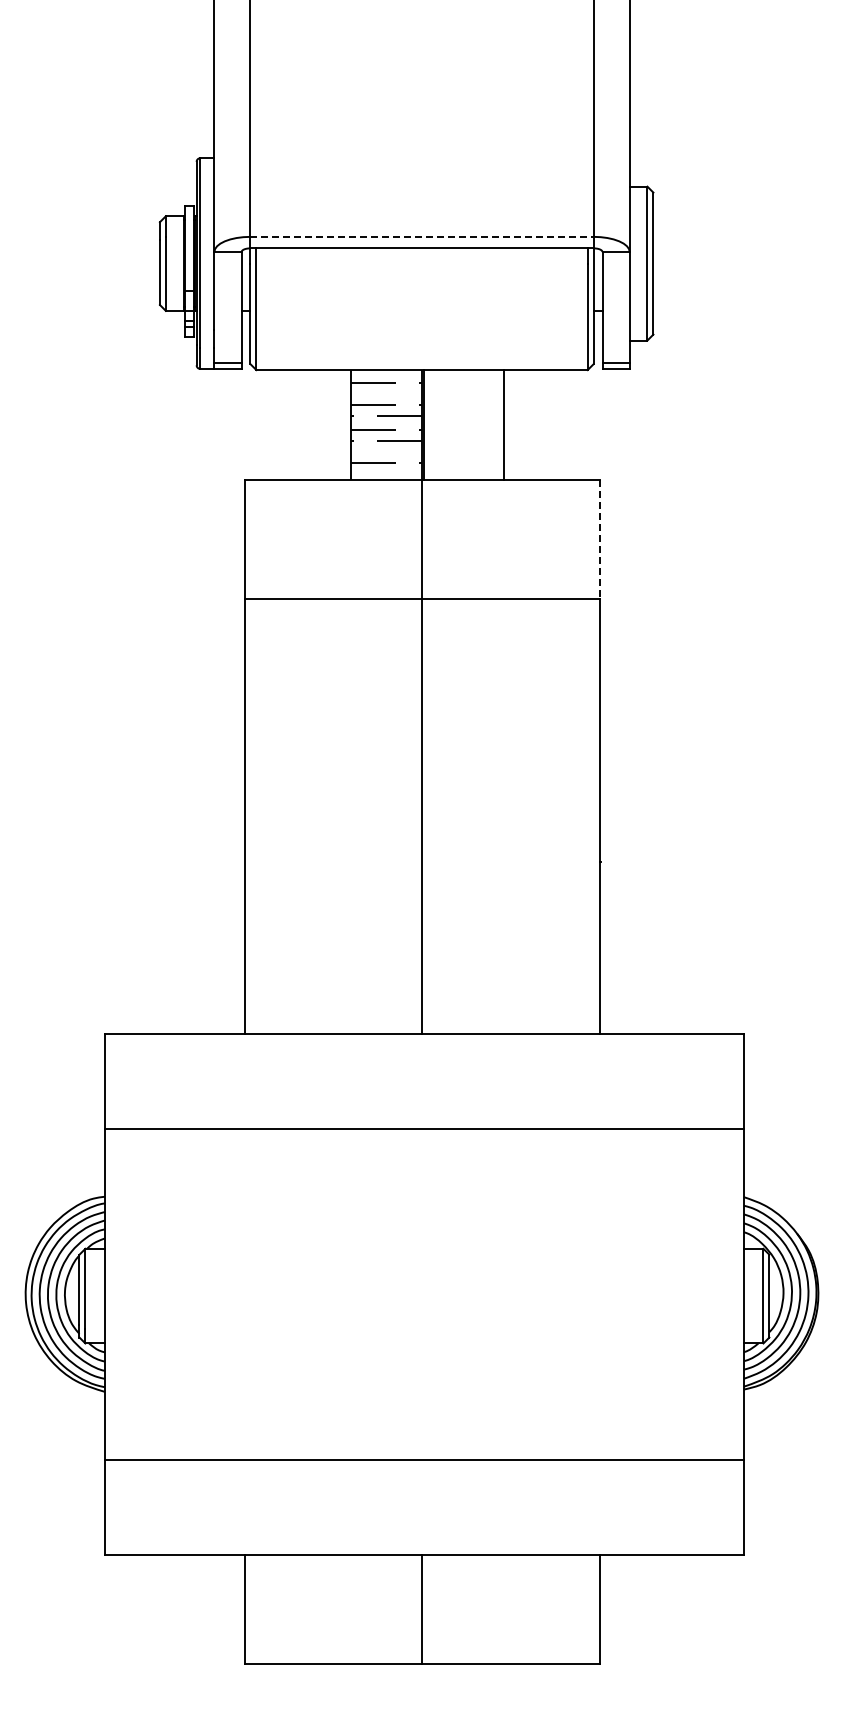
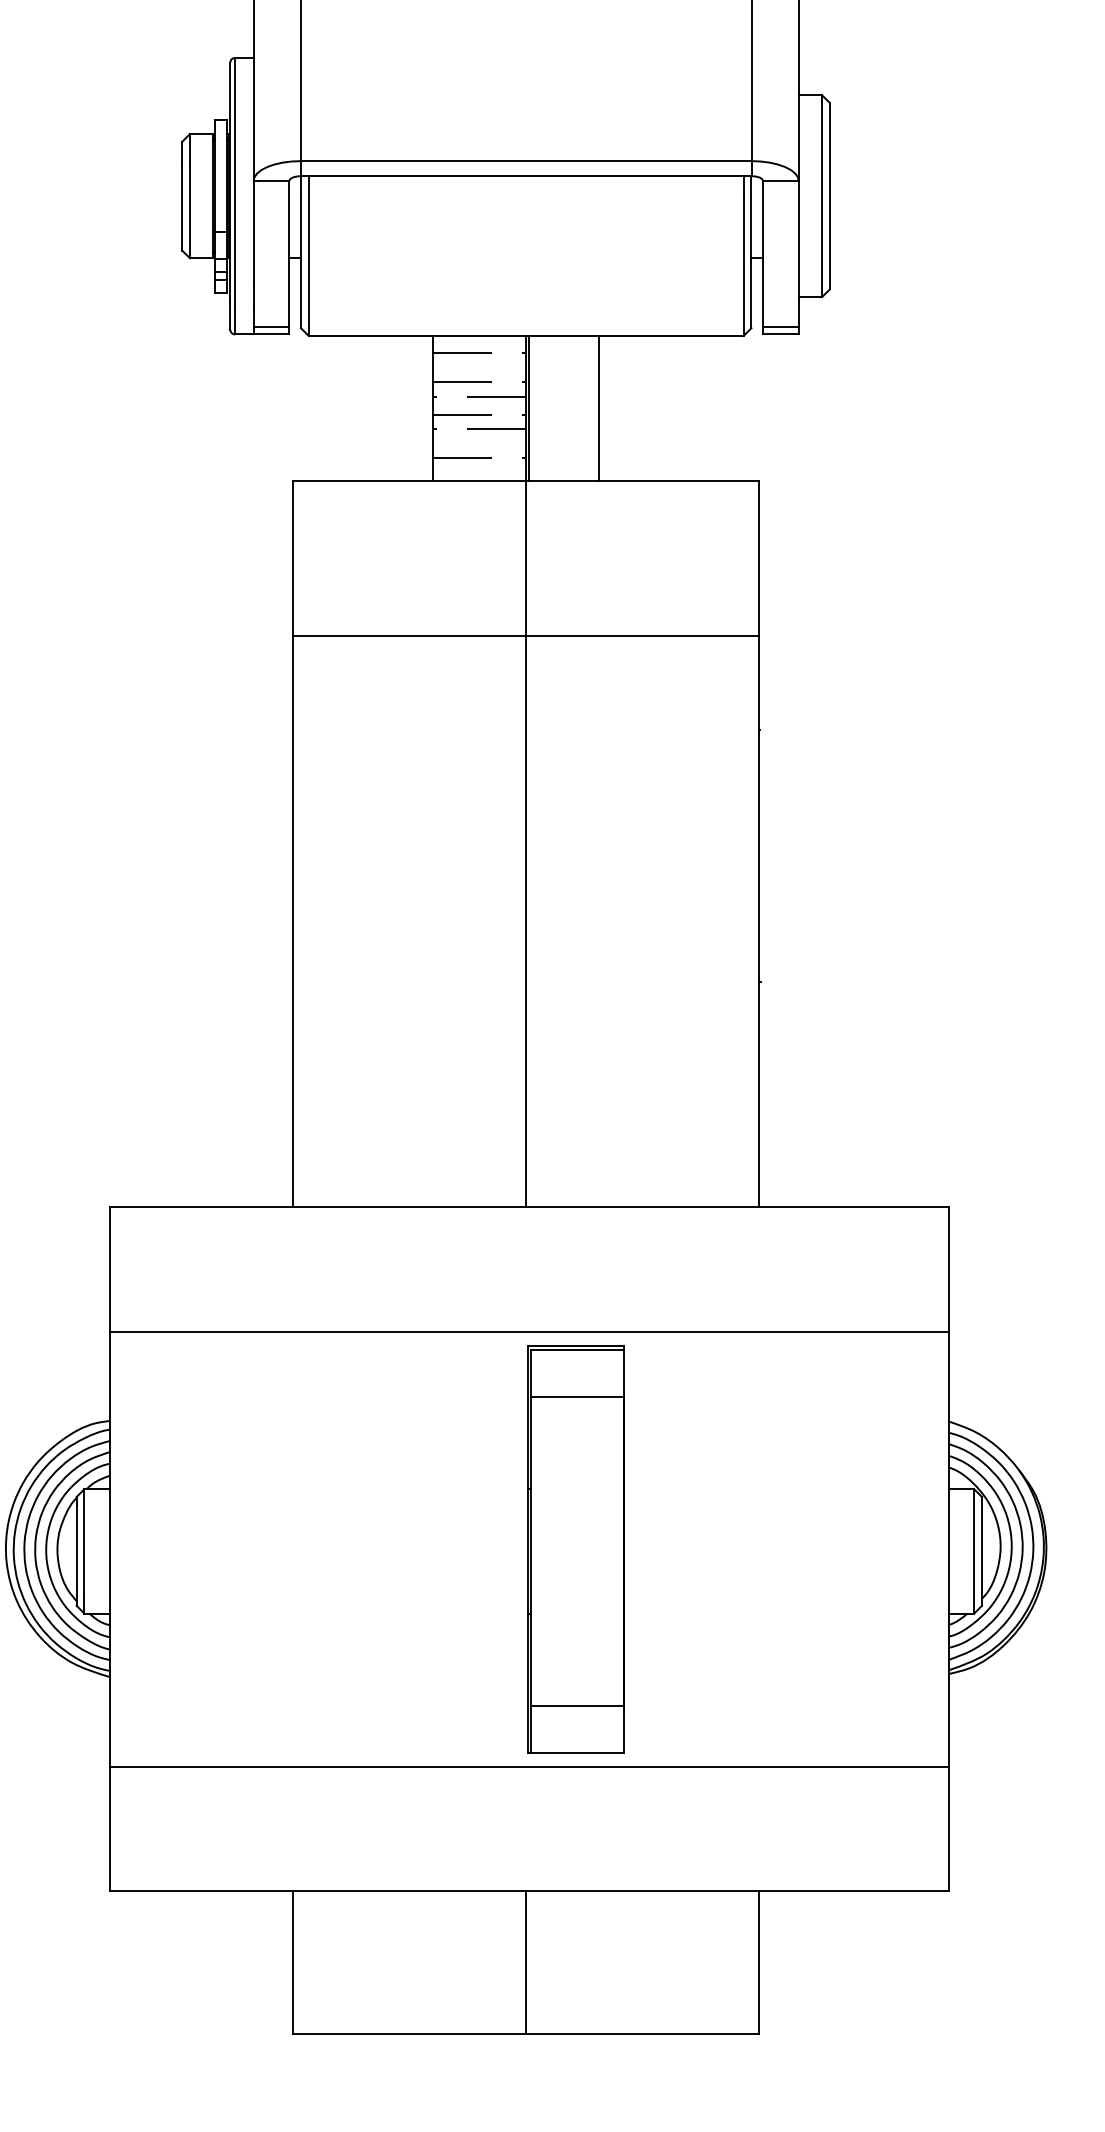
line: (422, 236) -> (526, 160), dashed -> solid
line: (503, 425) -> (598, 408), moved
line: (599, 539) -> (759, 558), dashed -> solid
part: (459, 1293) -> (575, 1547), added

